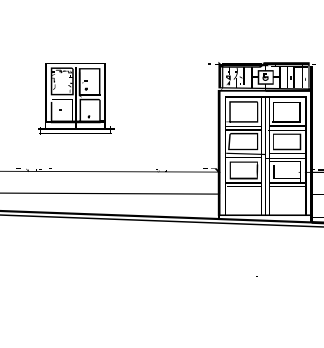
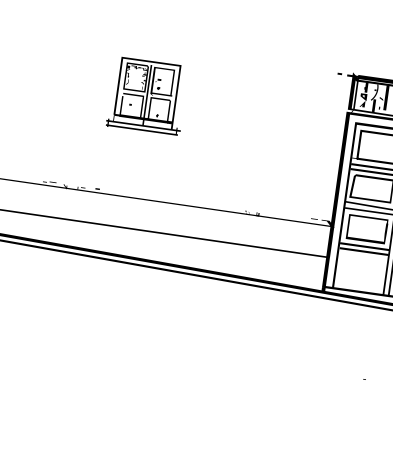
part: (76, 98) -> (147, 95), size x0.7

